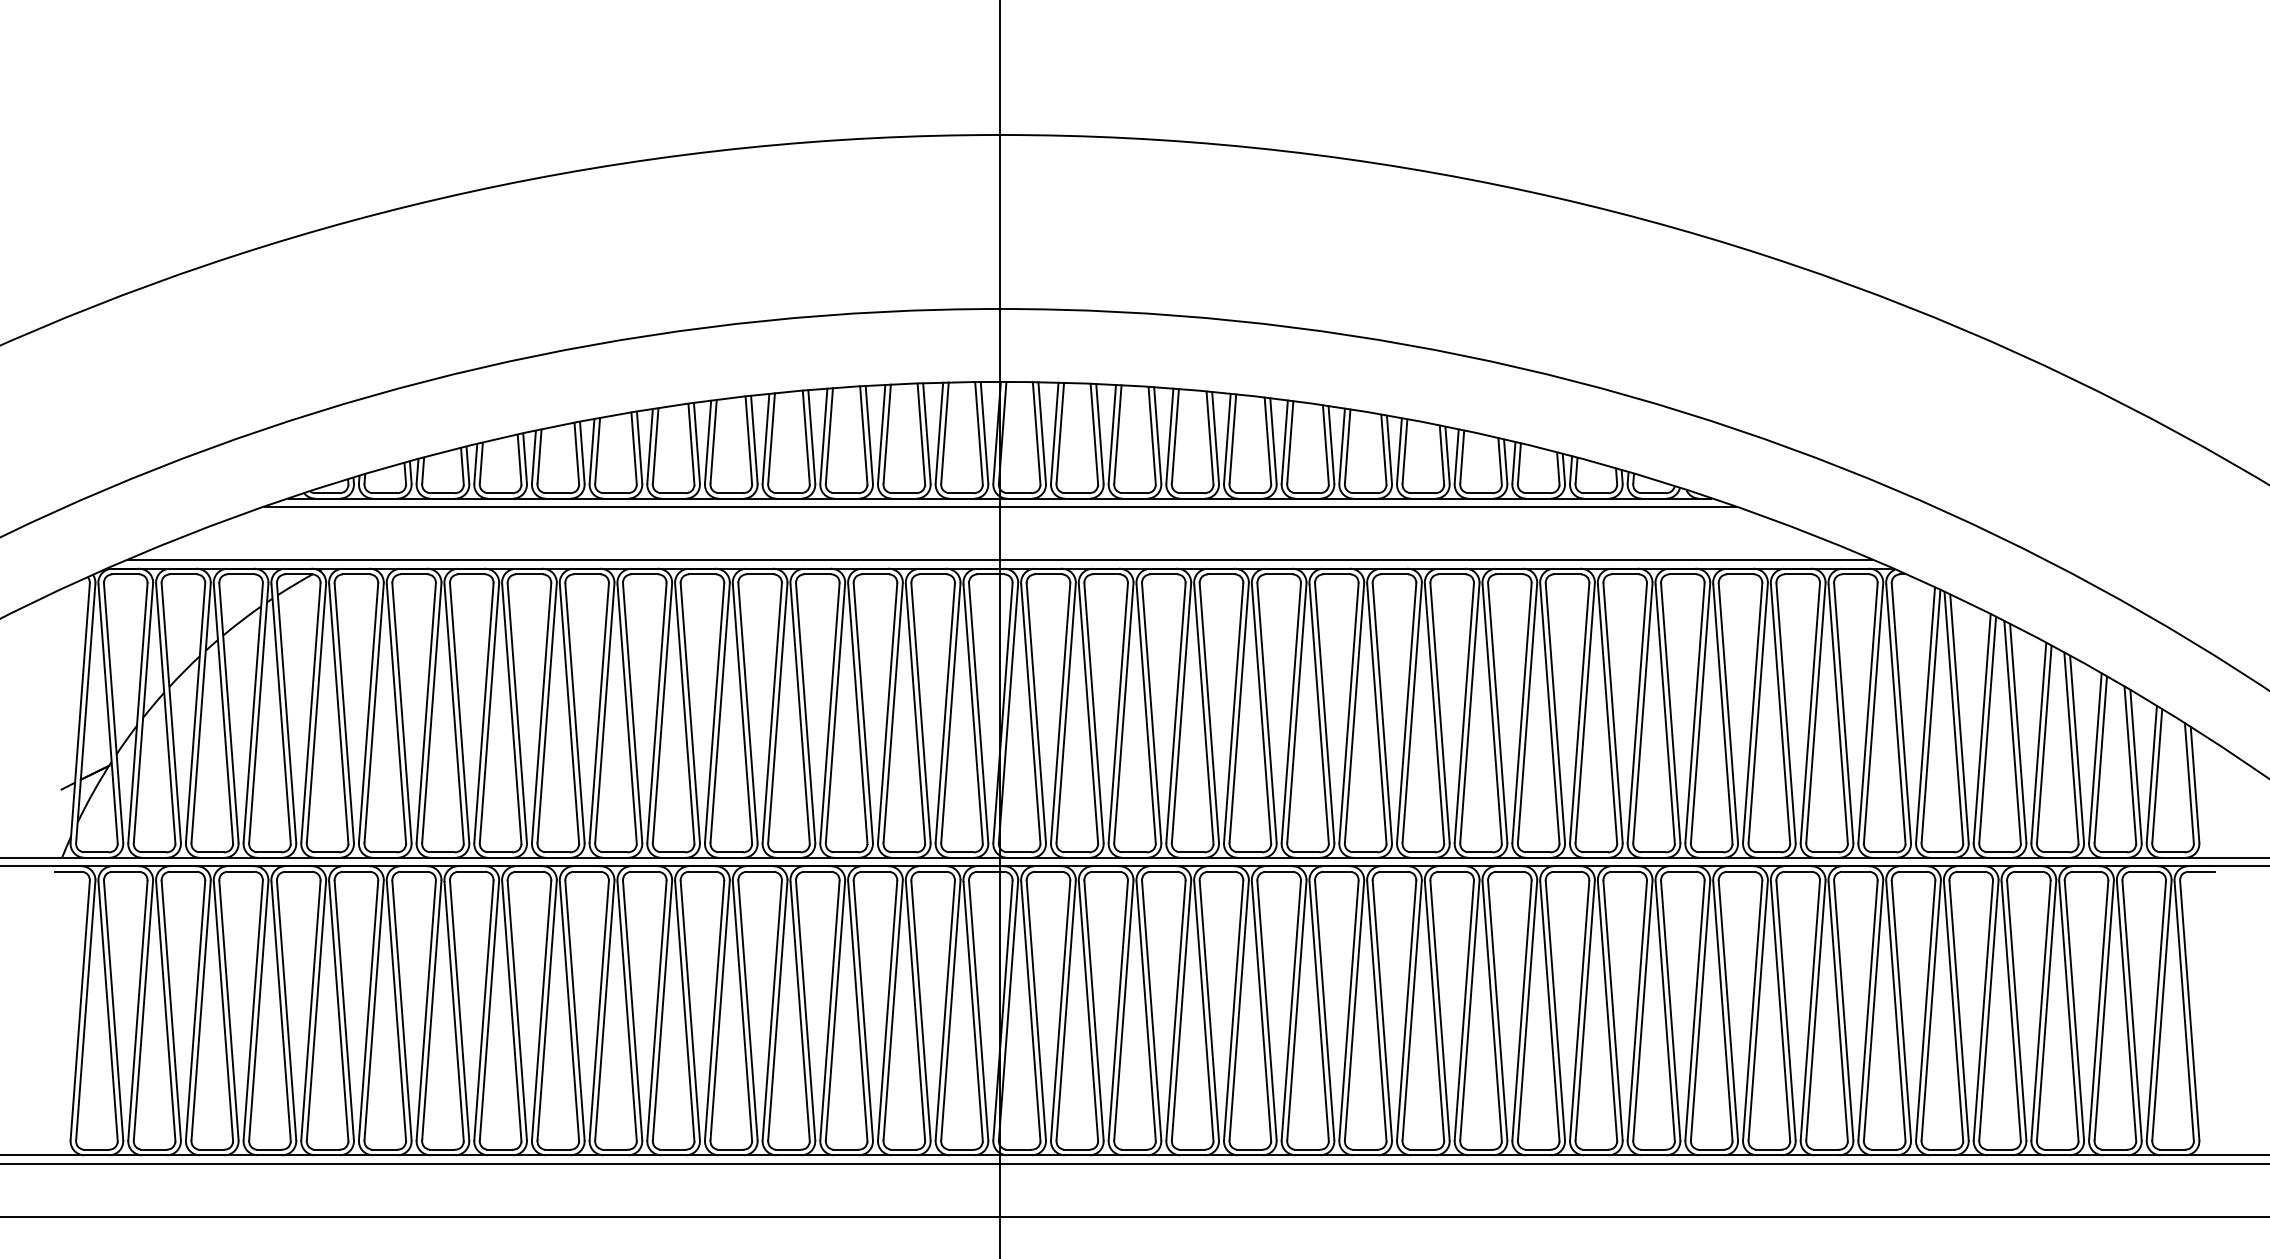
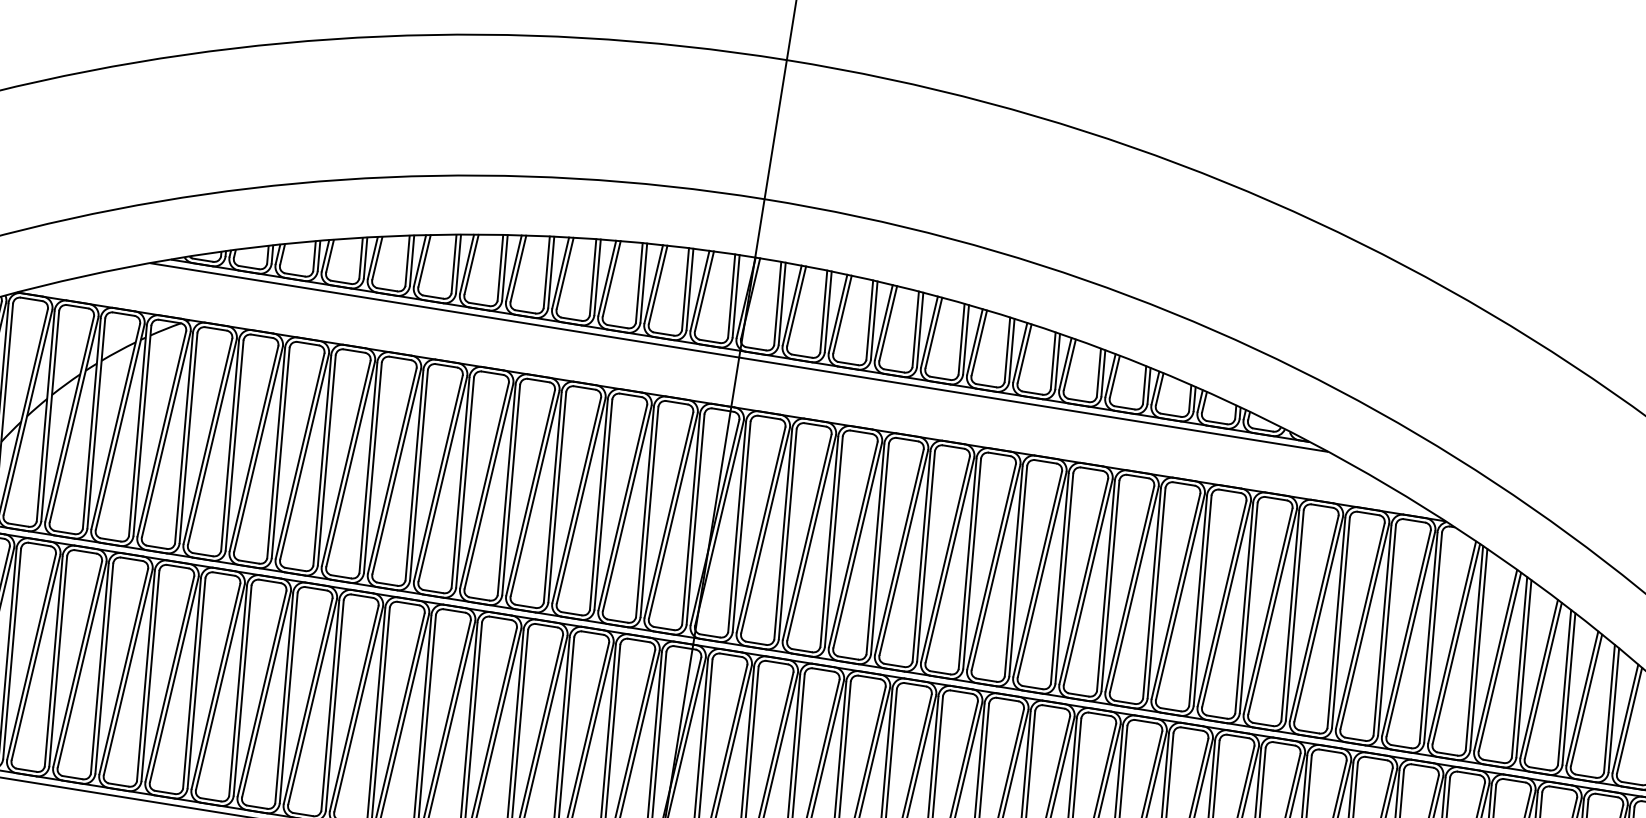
line: (1000, 560) -> (732, 400), removed

